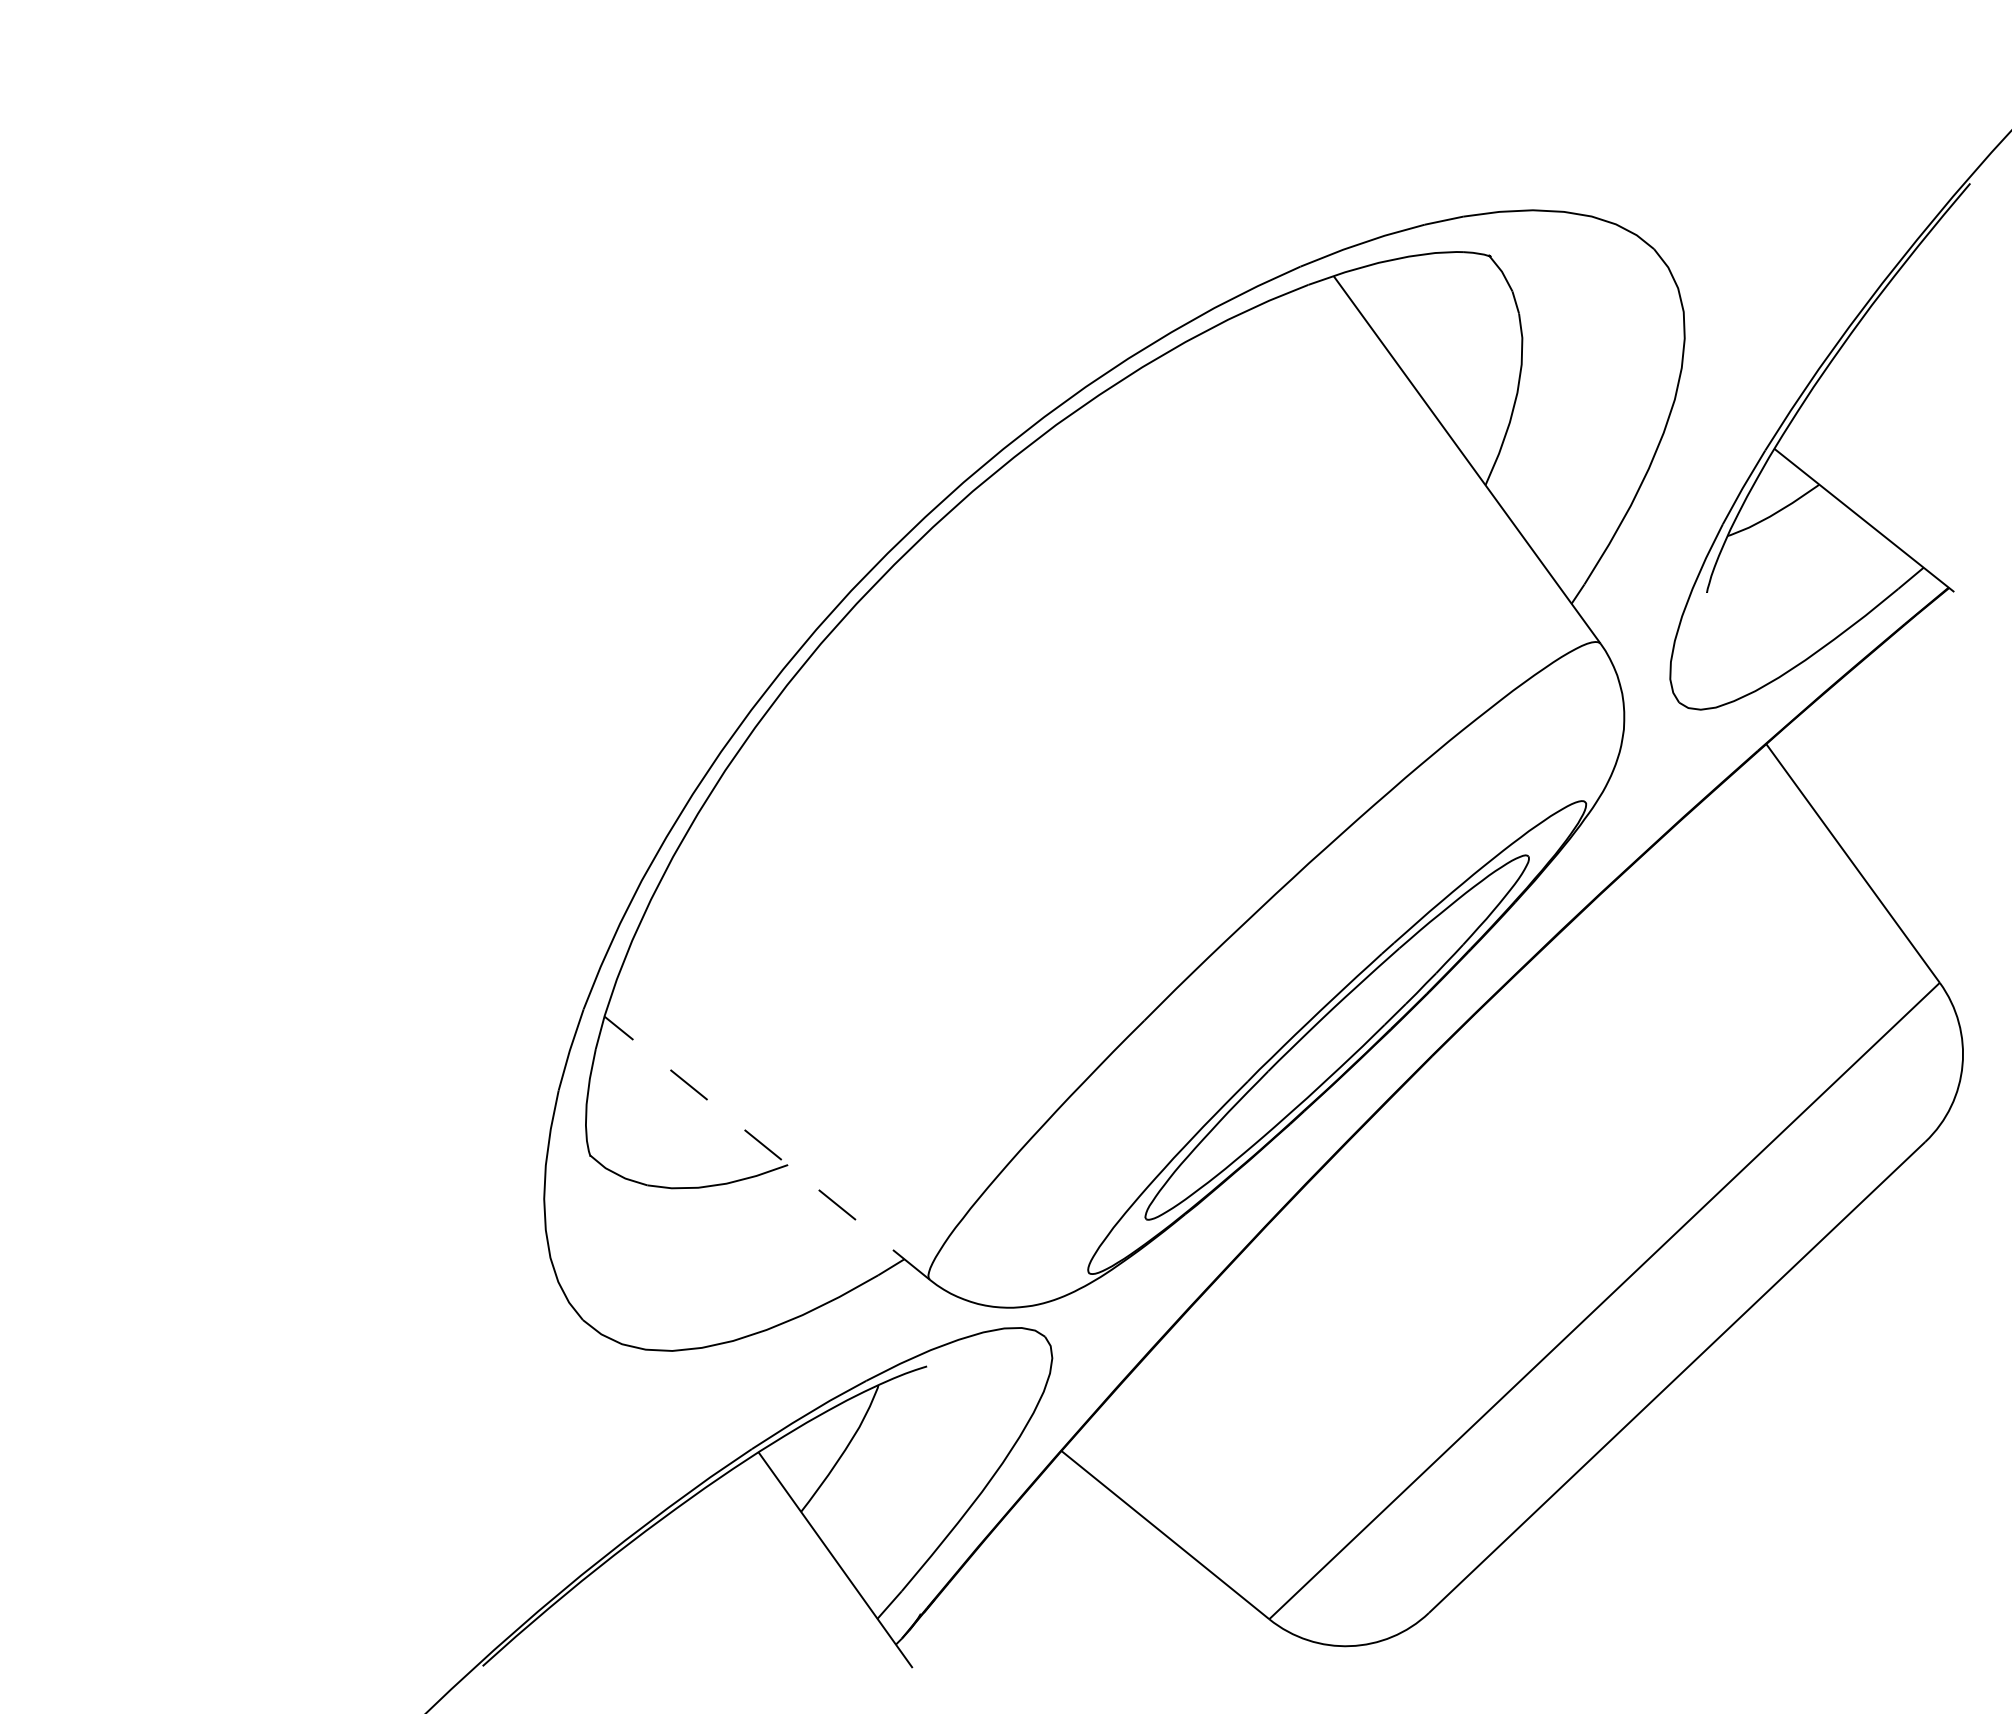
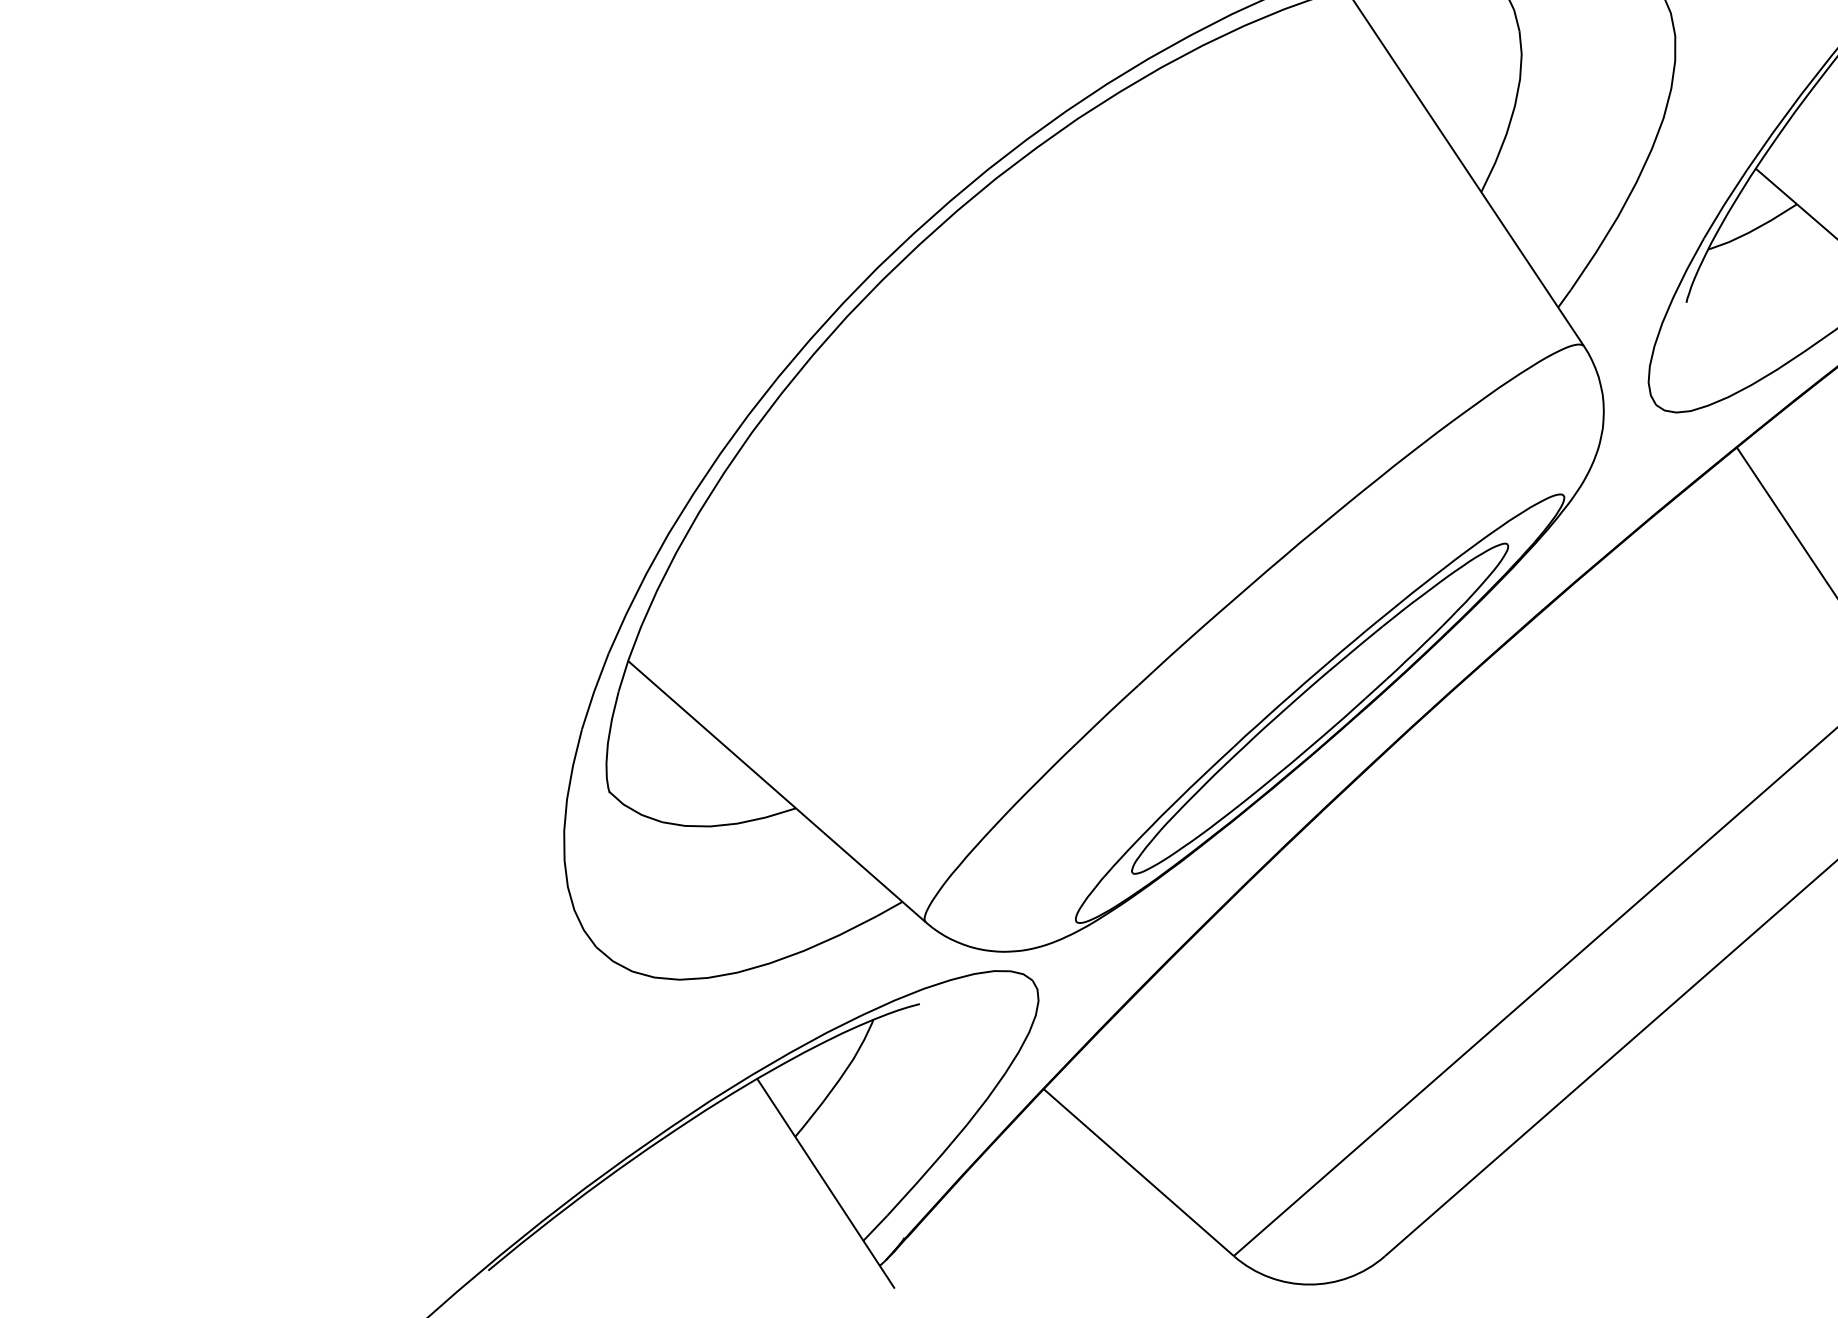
line: (766, 1148) -> (776, 791), dashed -> solid

